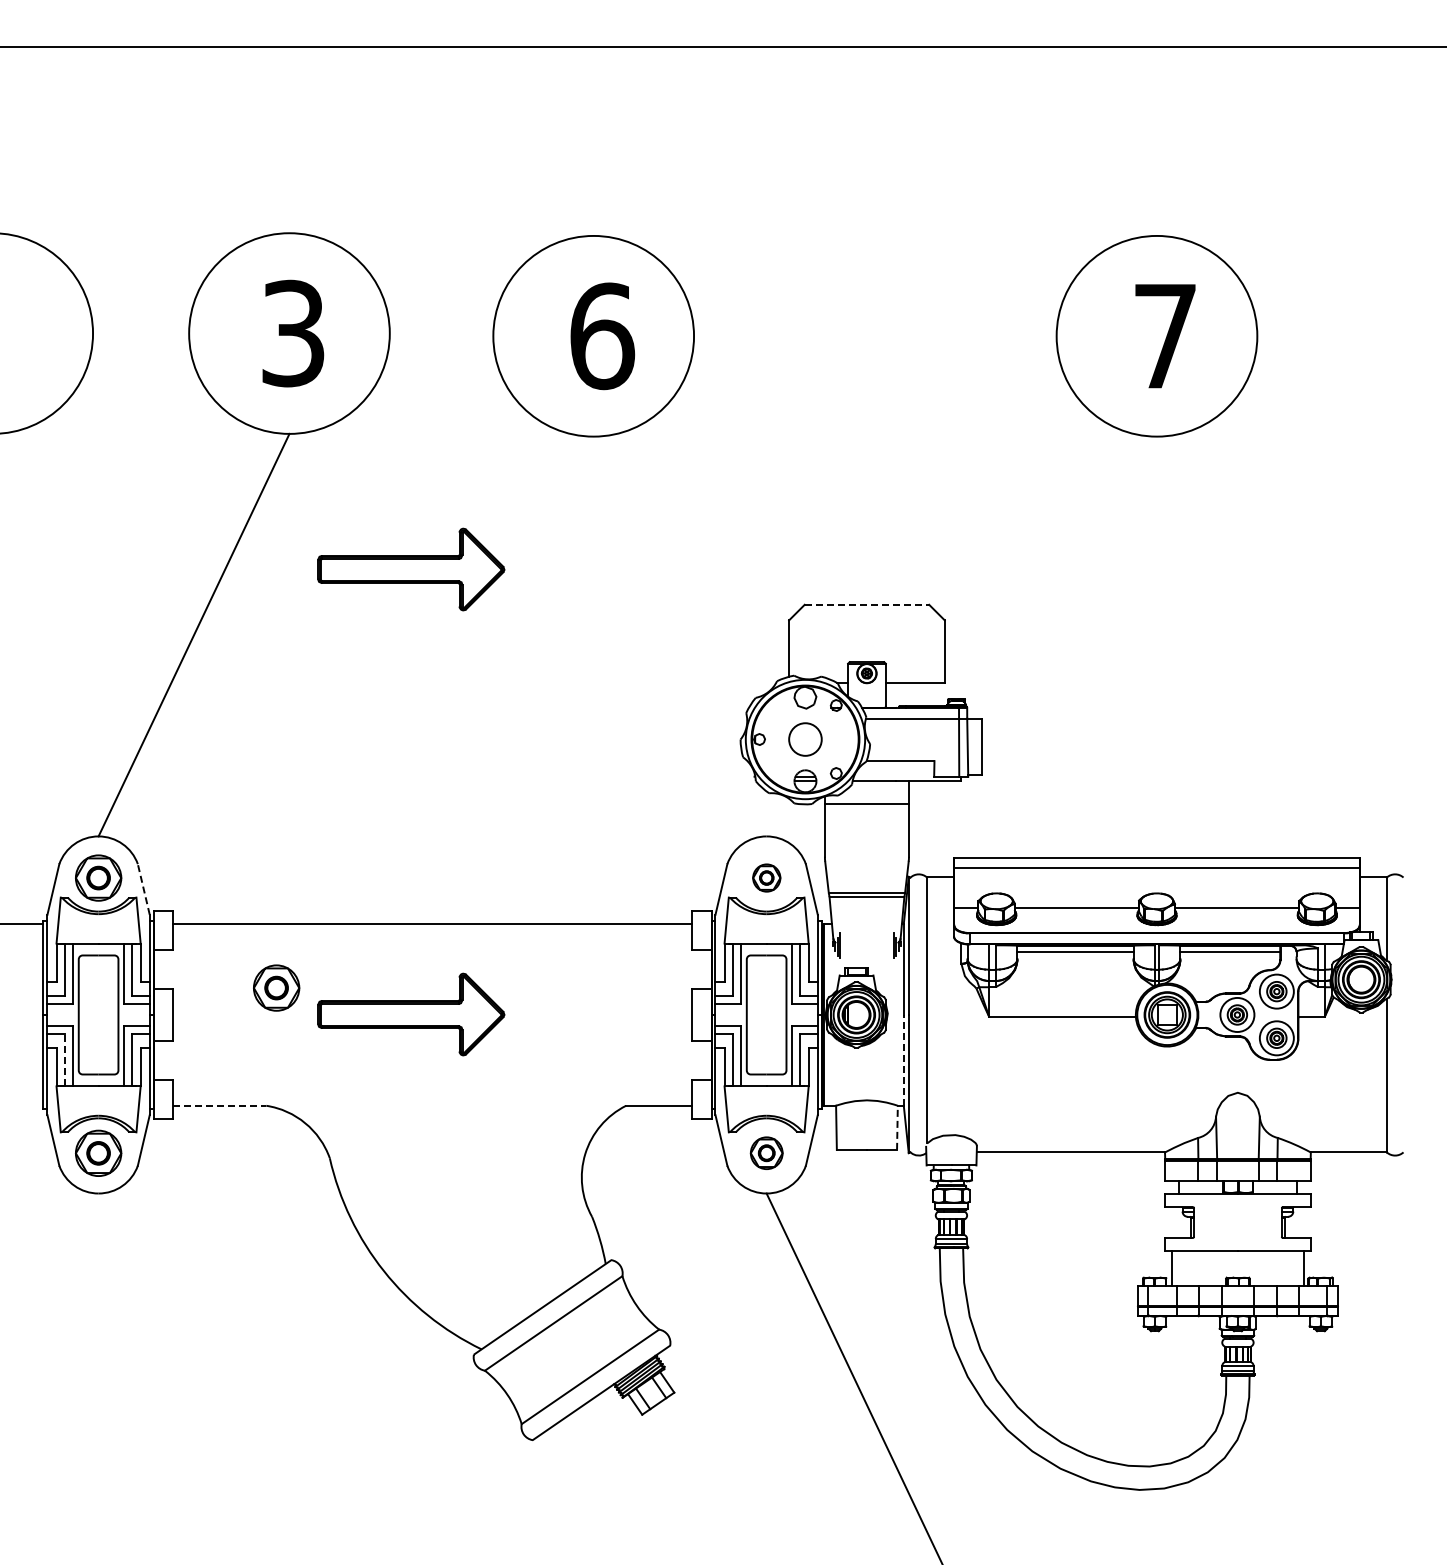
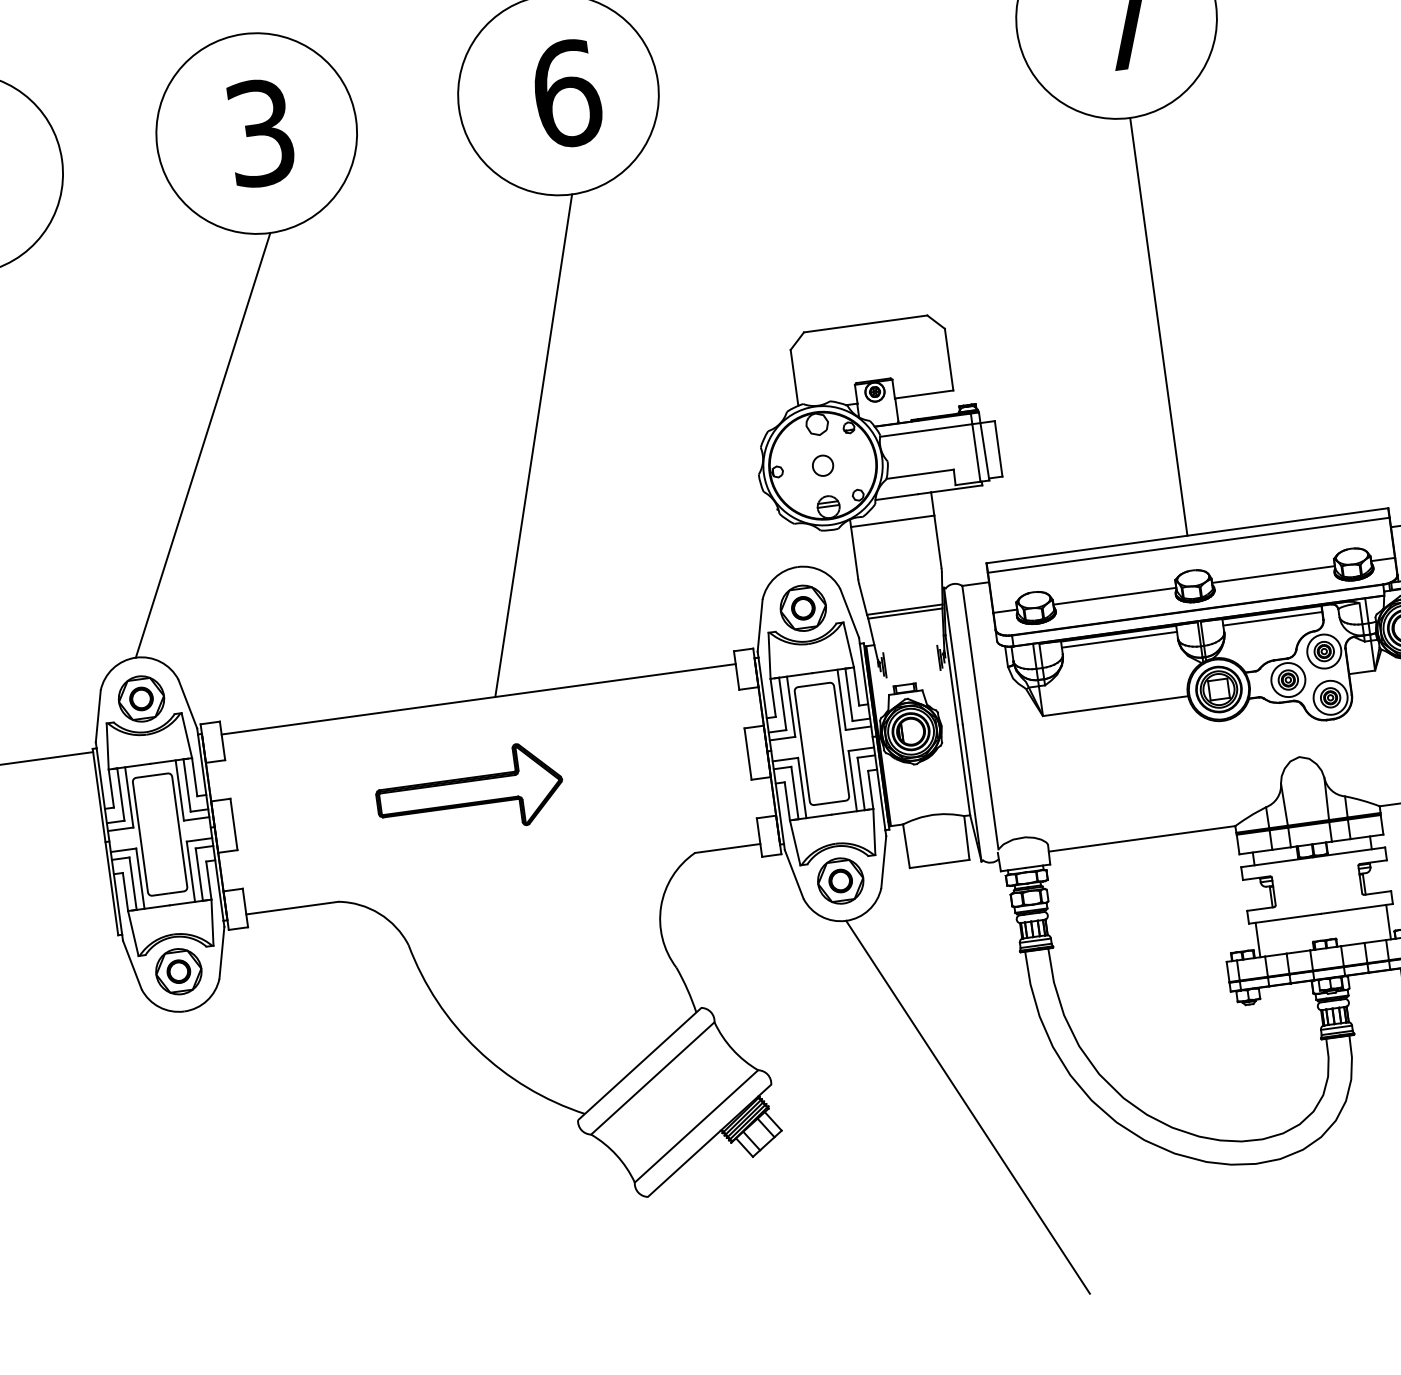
part: (411, 569) -> (409, 350), removed
line: (867, 604) -> (866, 323), dashed -> solid
line: (1157, 647) -> (1159, 326), added
line: (521, 680) -> (533, 445), added
circle: (805, 739) -> (823, 465), size x0.62
part: (766, 877) -> (803, 607), size x1.67
line: (143, 889) -> (187, 704), dashed -> solid
part: (276, 987) -> (332, 783), removed
line: (65, 1059) -> (133, 883), dashed -> solid
line: (903, 1059) -> (963, 769), dashed -> solid
line: (219, 1105) -> (292, 907), dashed -> solid
line: (897, 1127) -> (966, 837), dashed -> solid
part: (766, 1152) -> (840, 880), size x1.43

